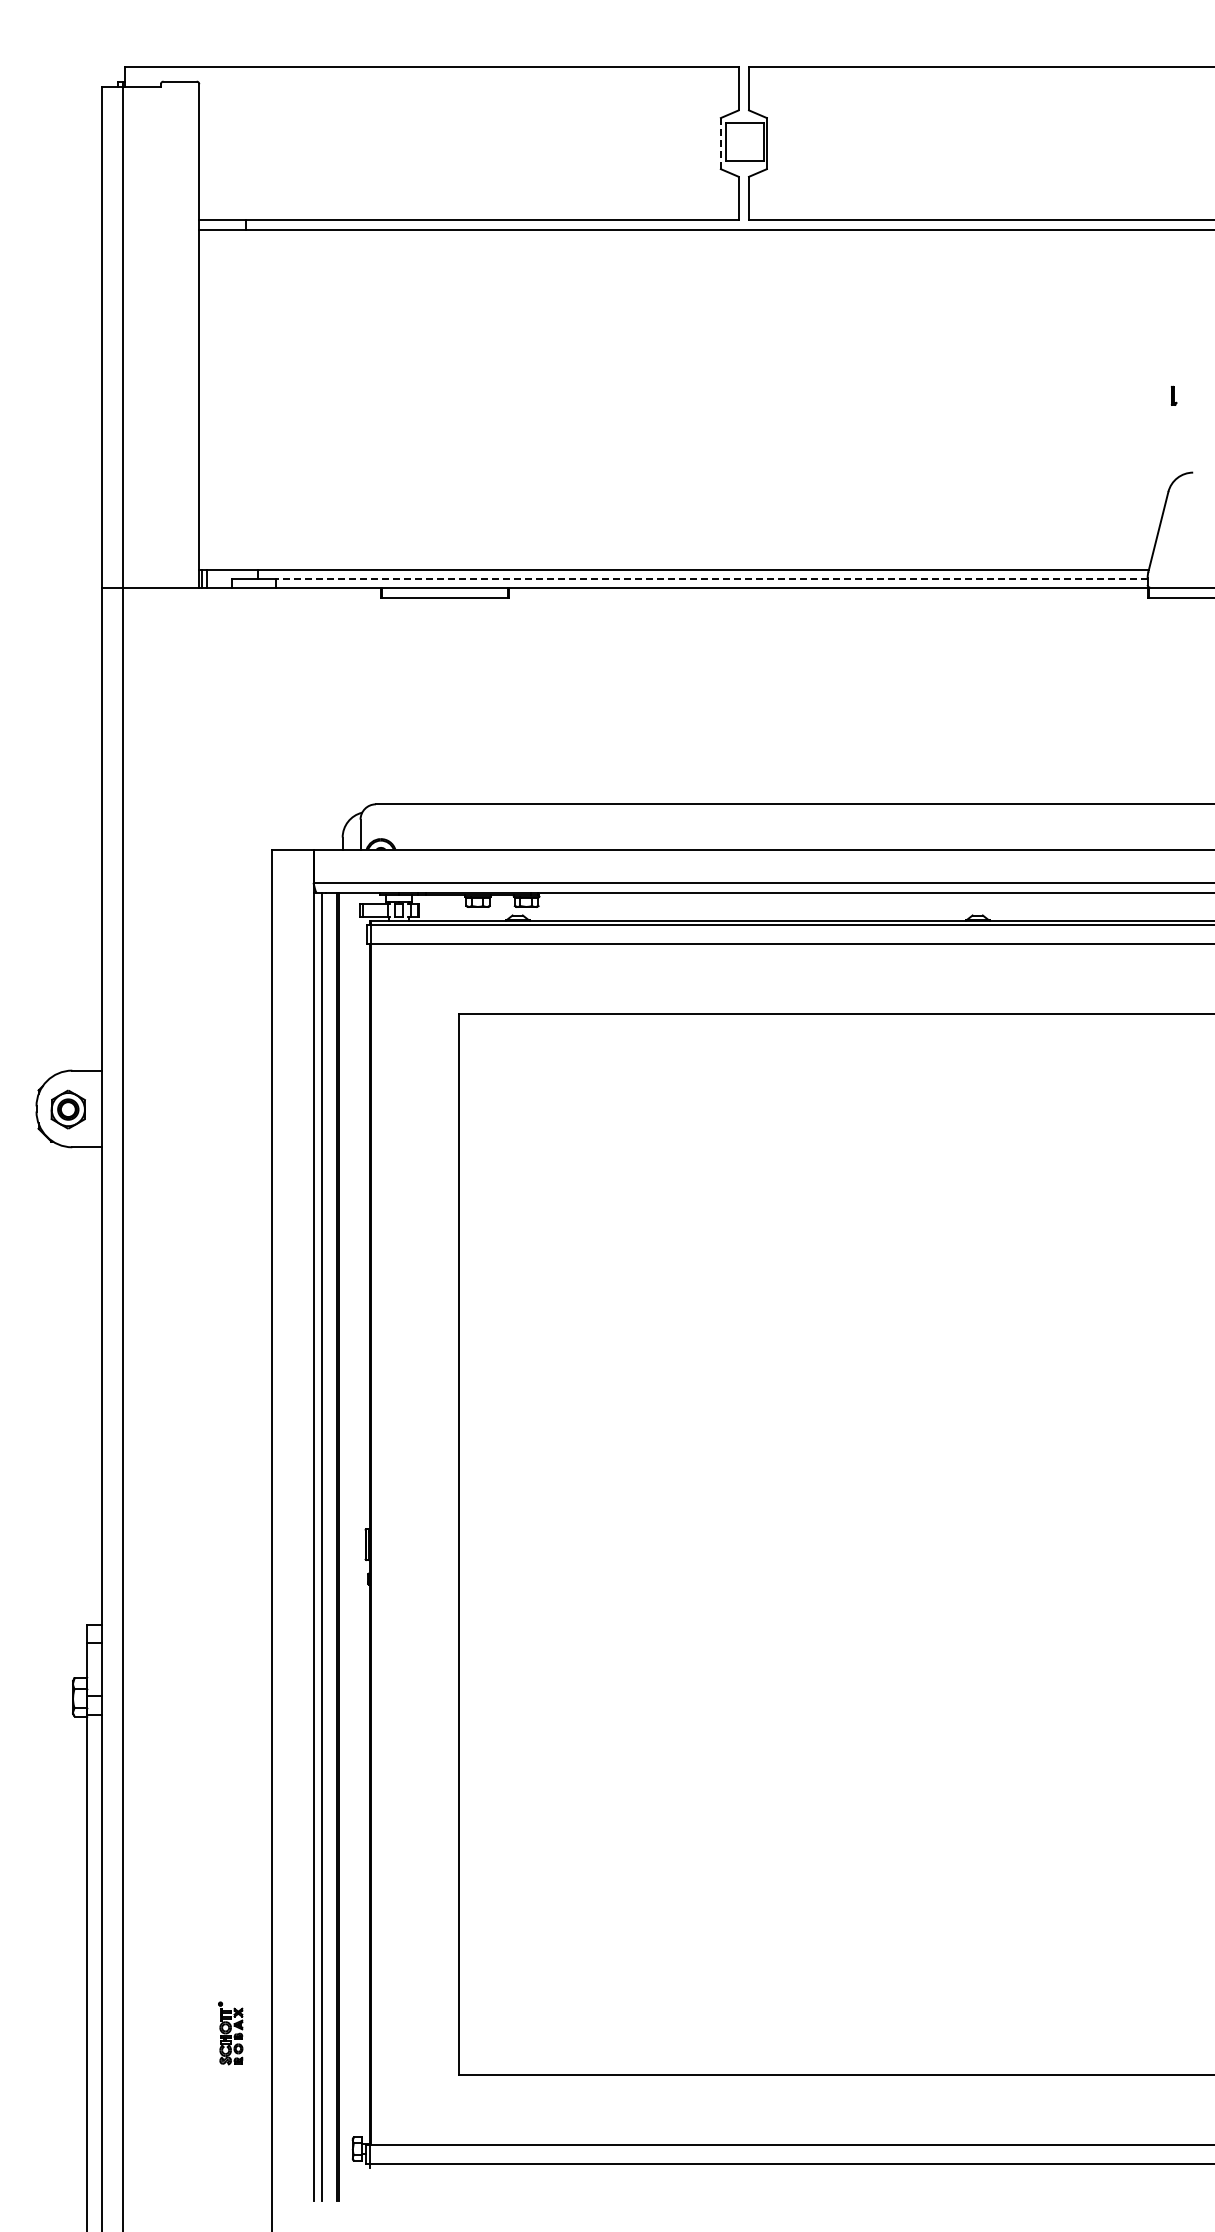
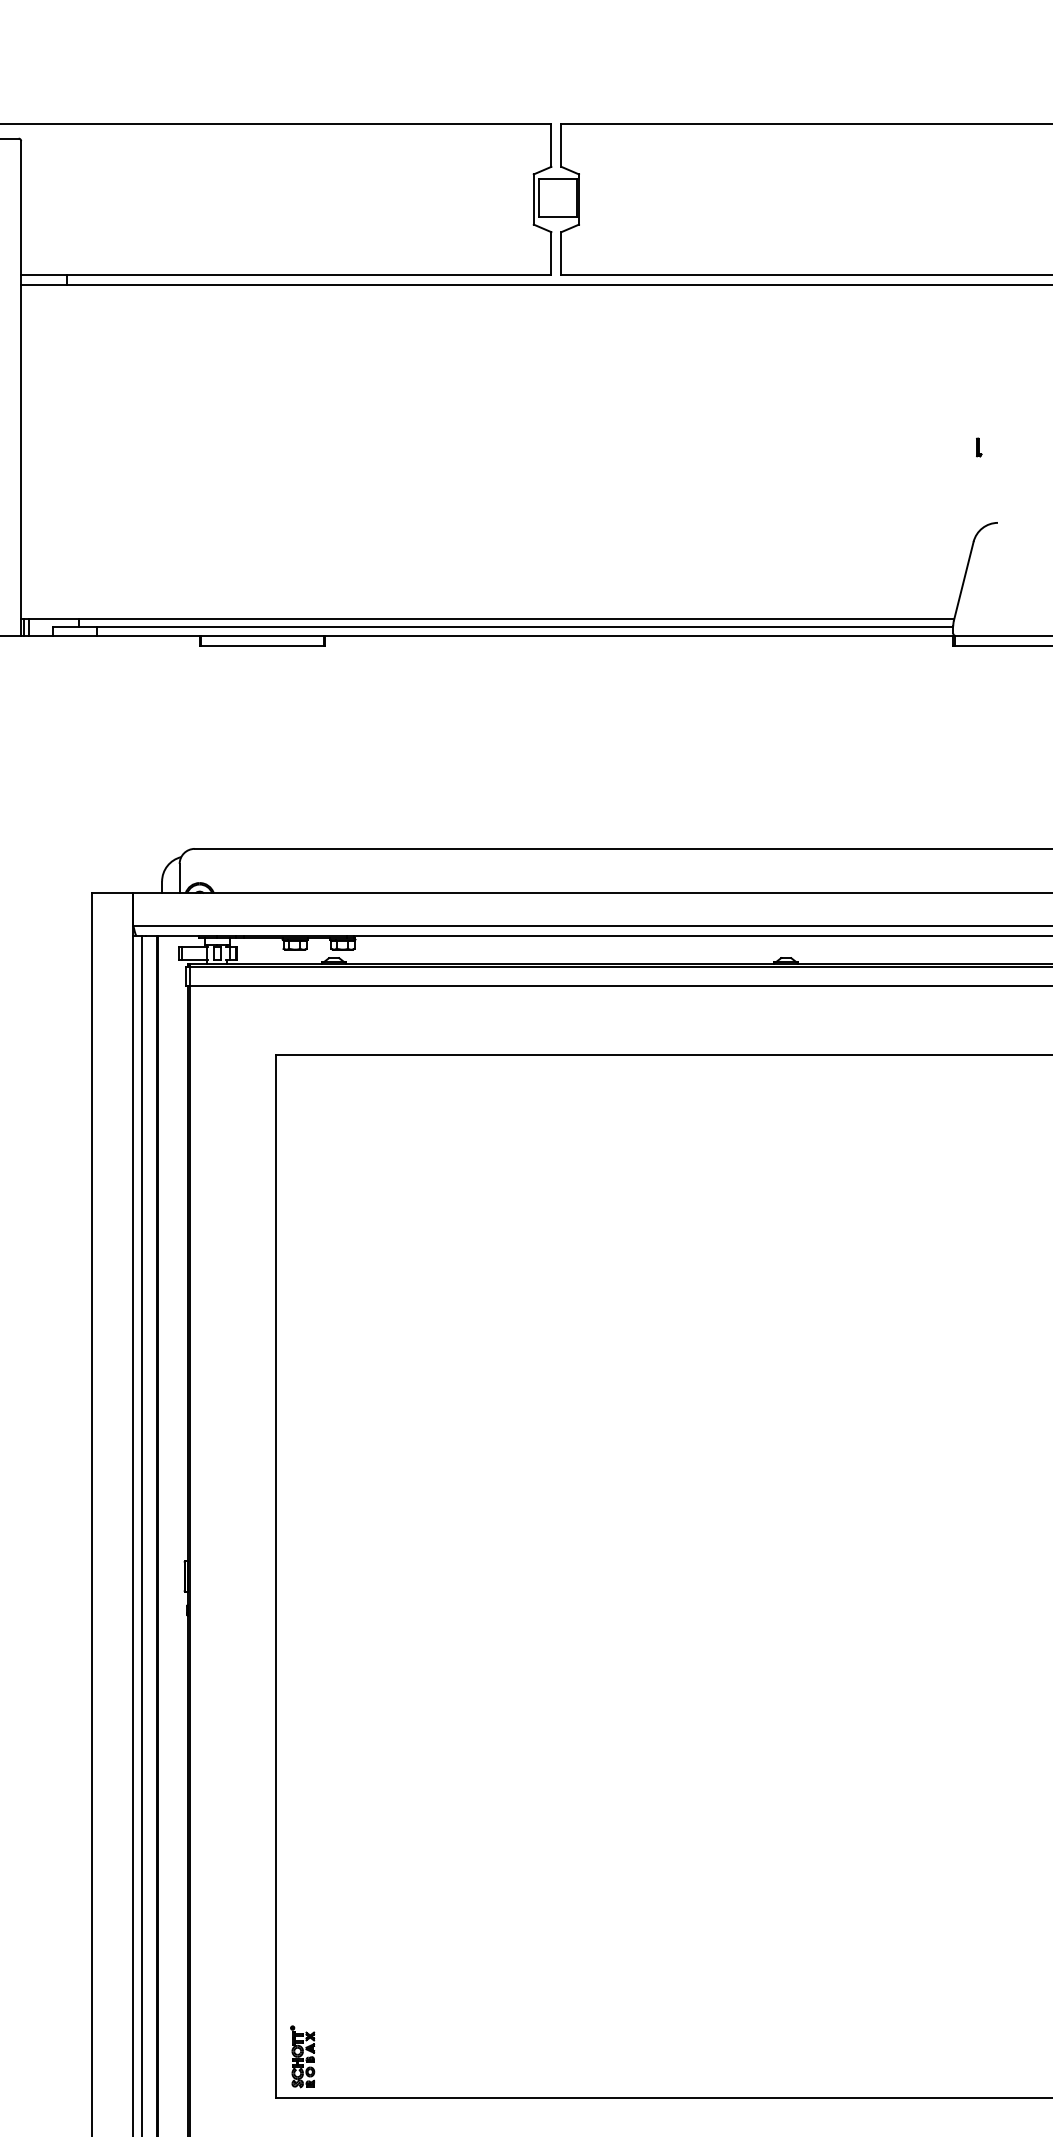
line: (720, 143) -> (533, 199), dashed -> solid
line: (711, 579) -> (524, 627), dashed -> solid
part: (230, 2033) -> (302, 2056), moved

